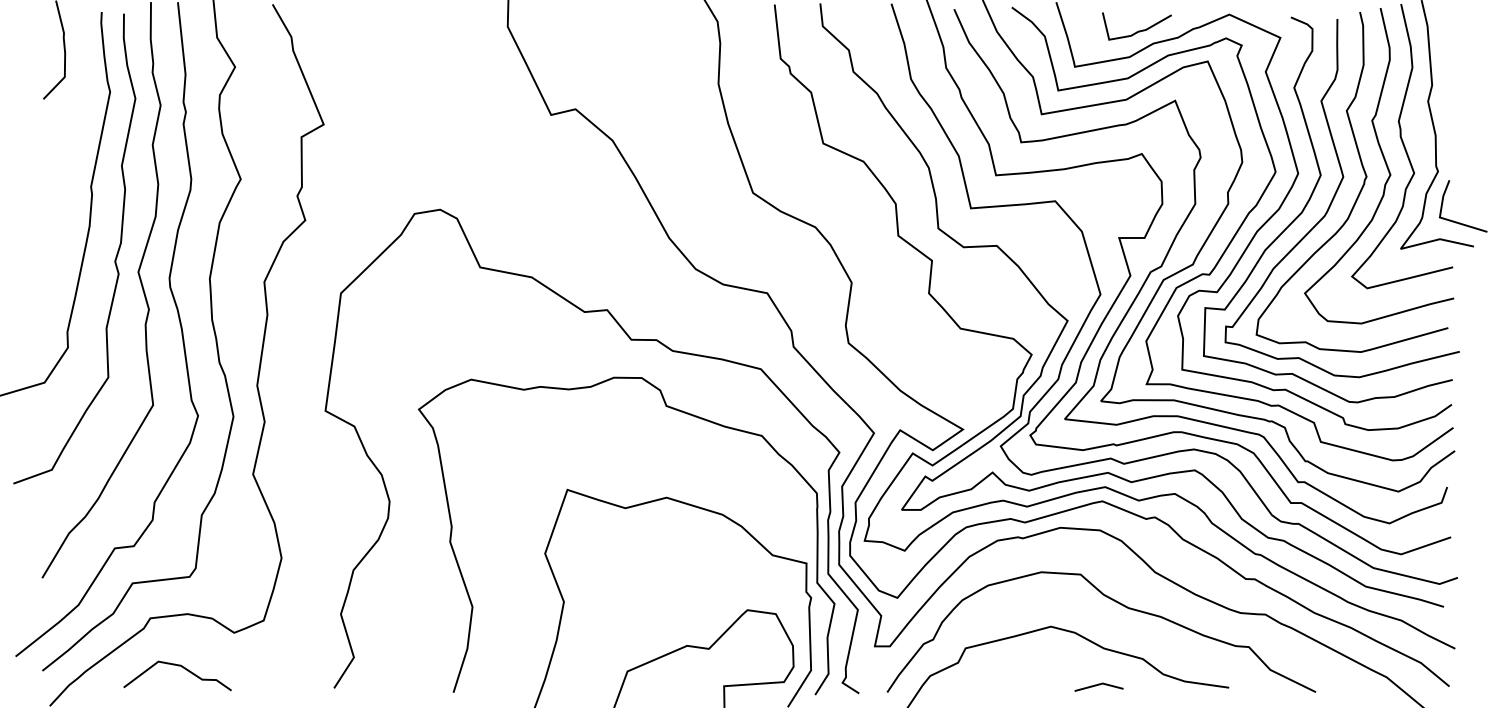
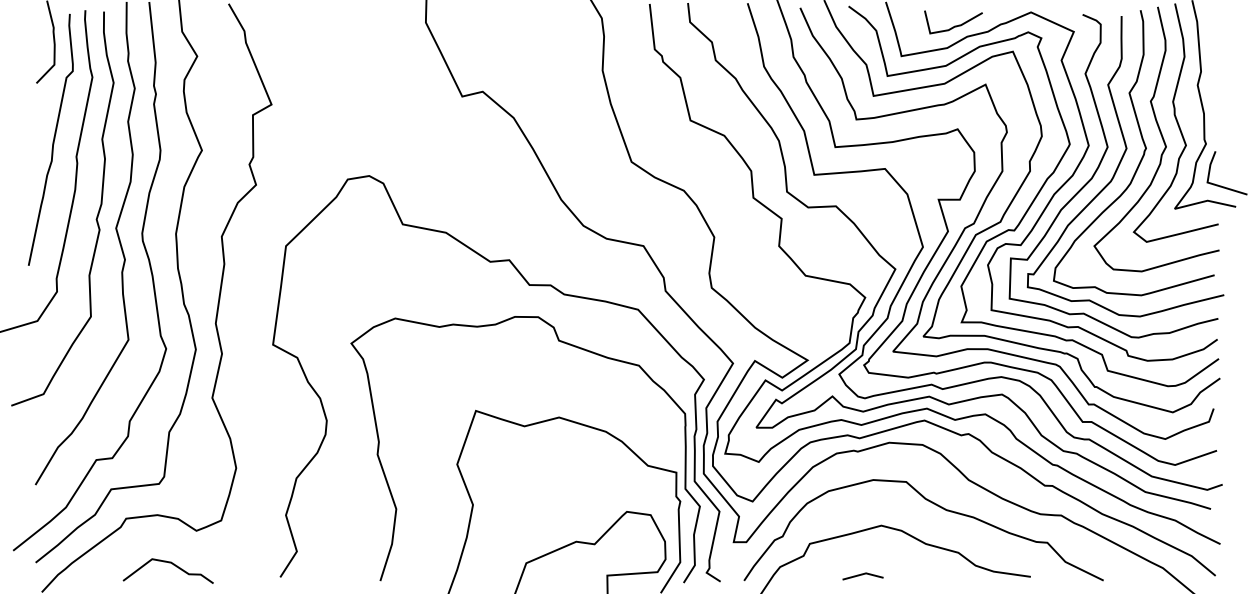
curve: (63, 166) -> (53, 139), added
curve: (181, 667) -> (171, 564), moved
line: (1098, 685) -> (862, 574), moved

